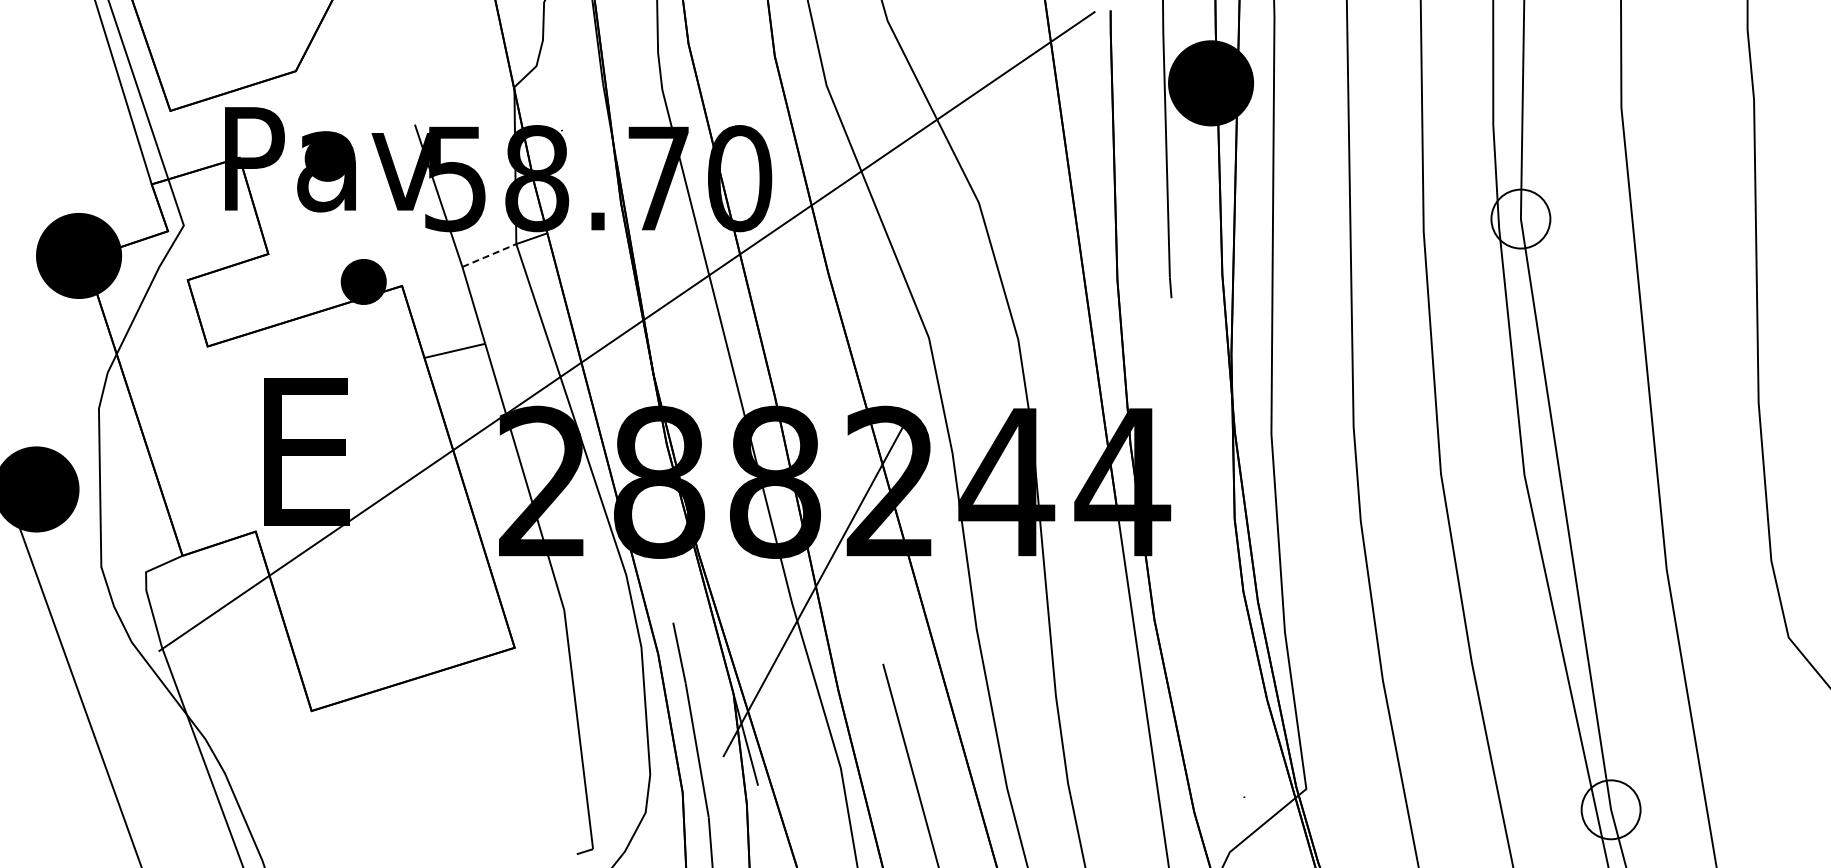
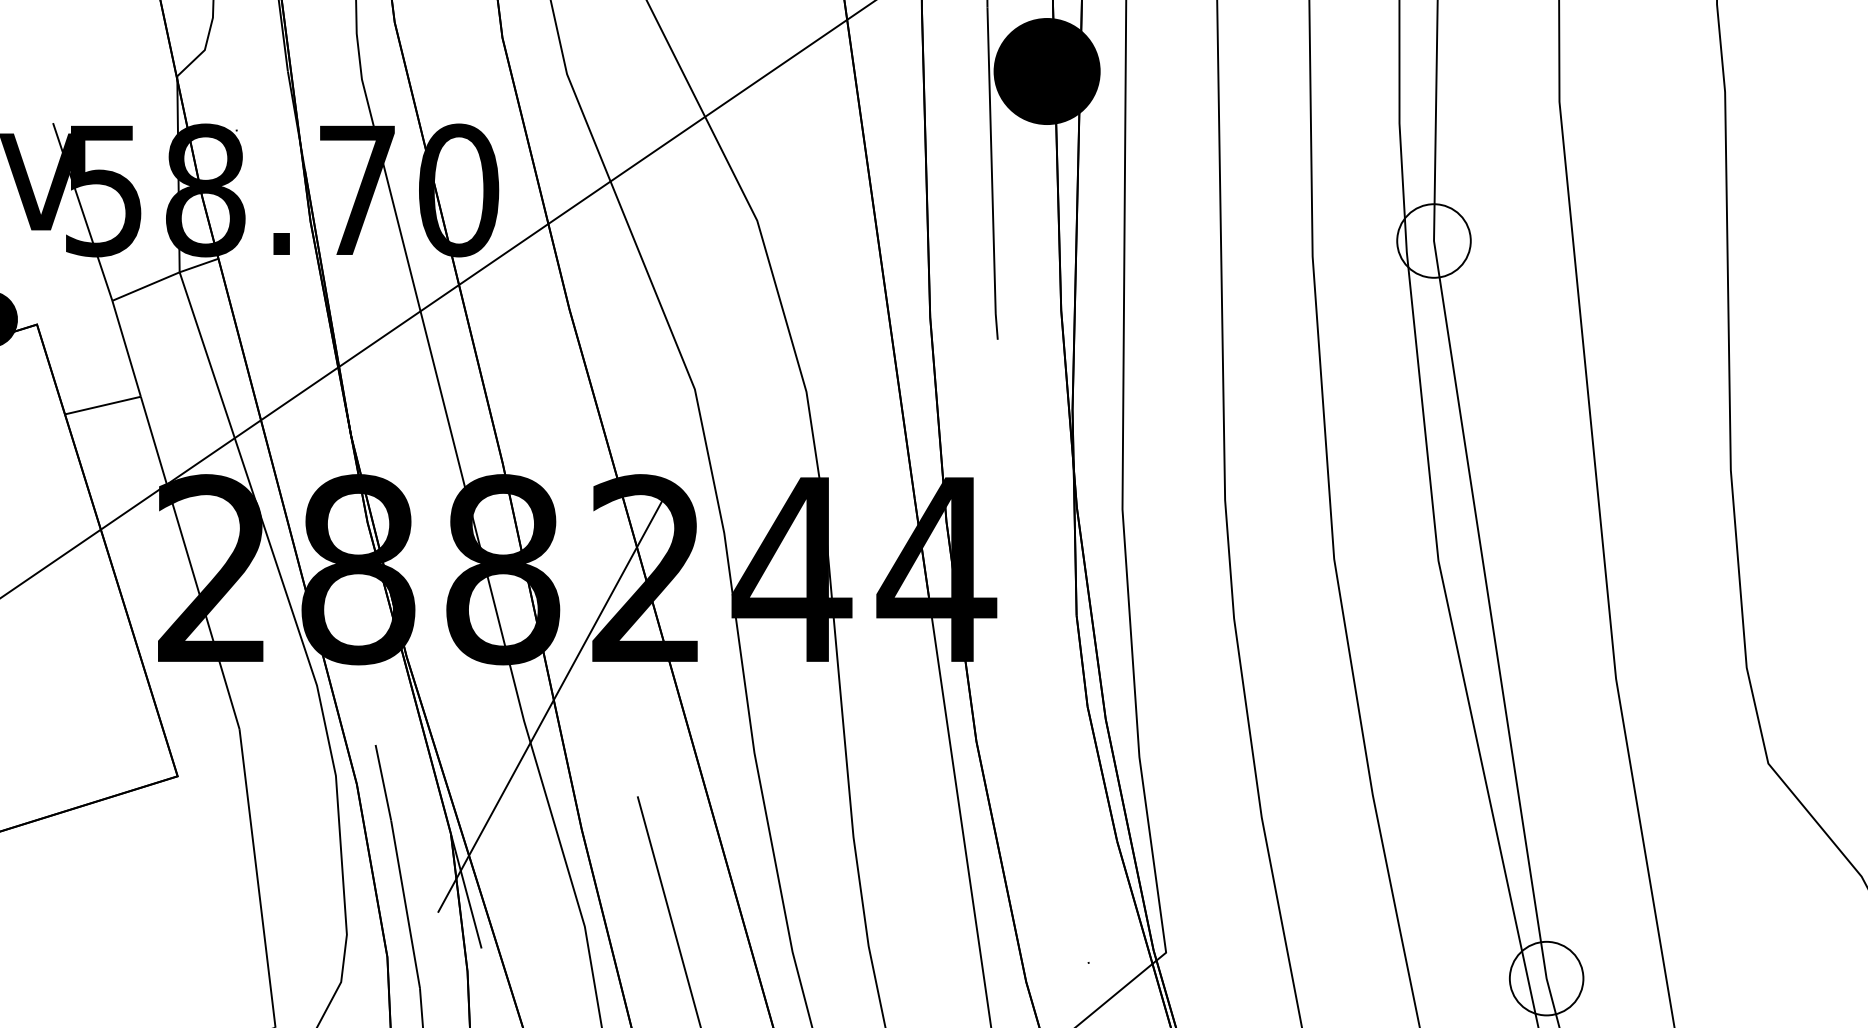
line: (489, 255) -> (146, 286), dashed -> solid

